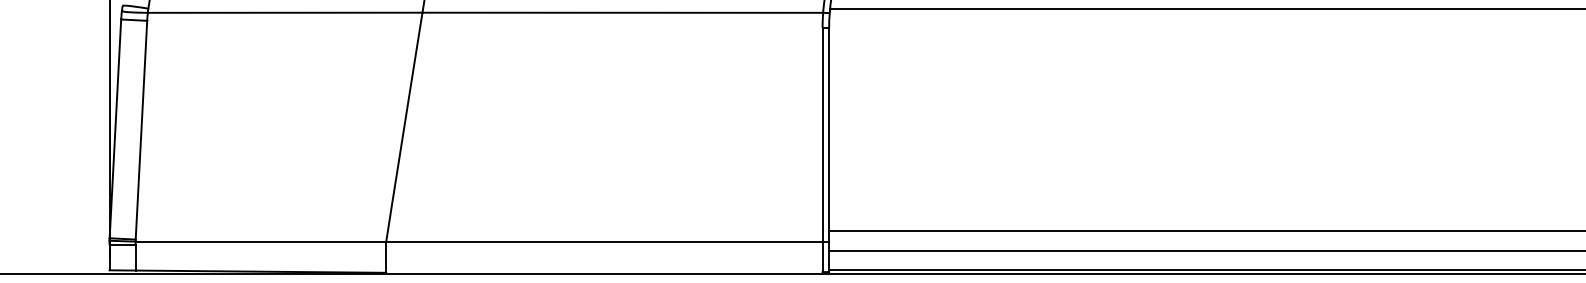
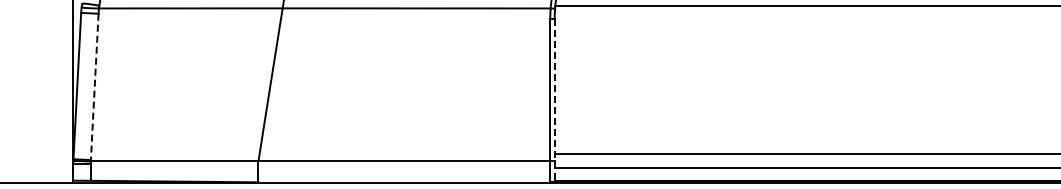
line: (141, 131) -> (94, 87), solid -> dashed
line: (828, 150) -> (554, 100), solid -> dashed

